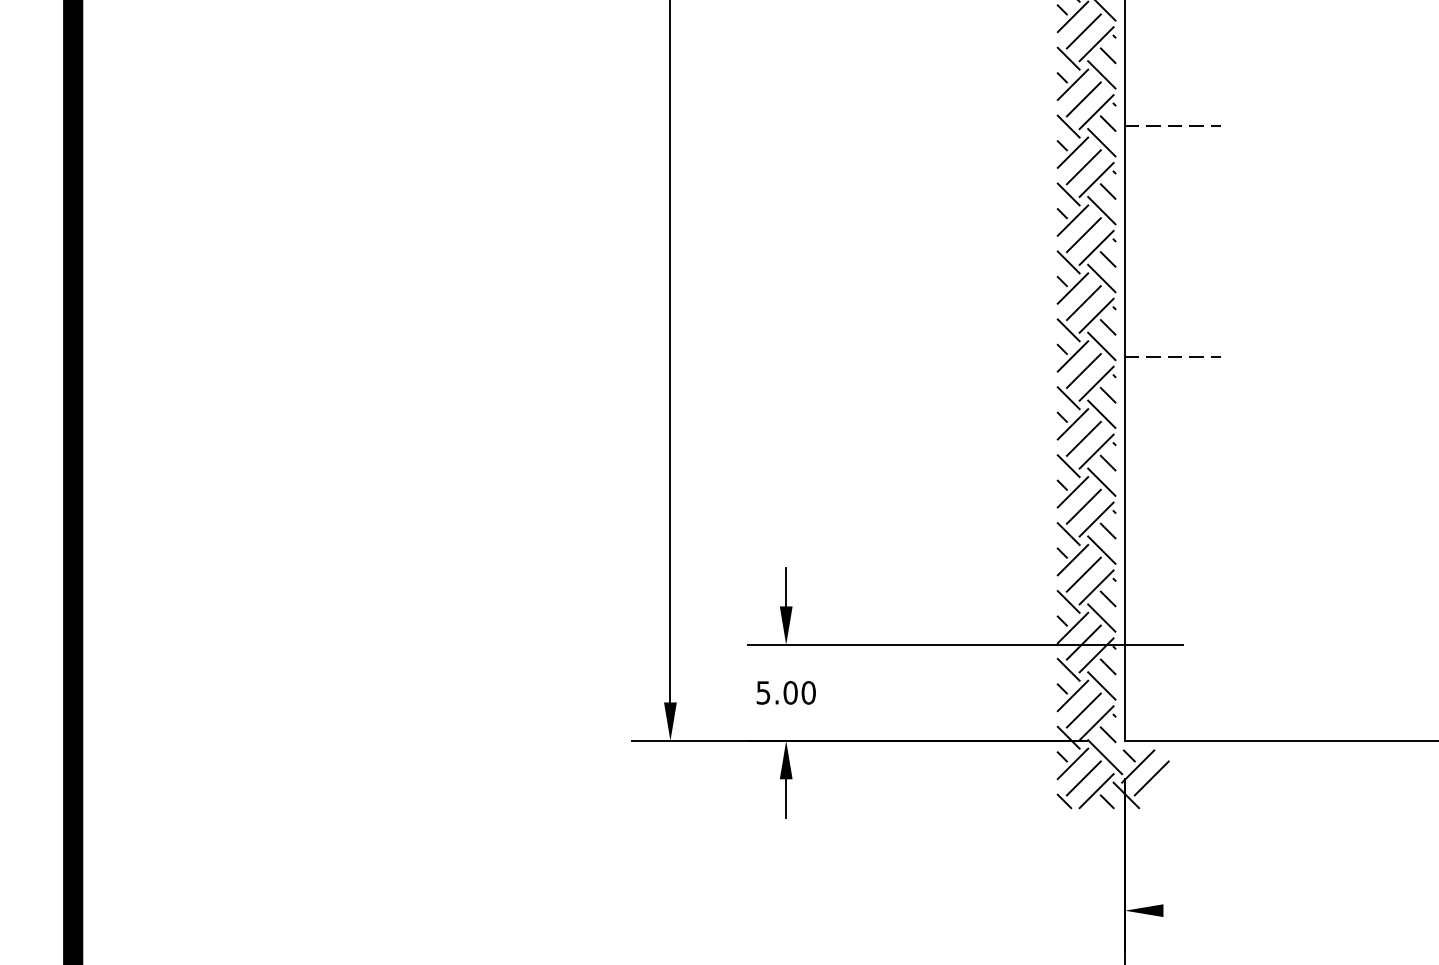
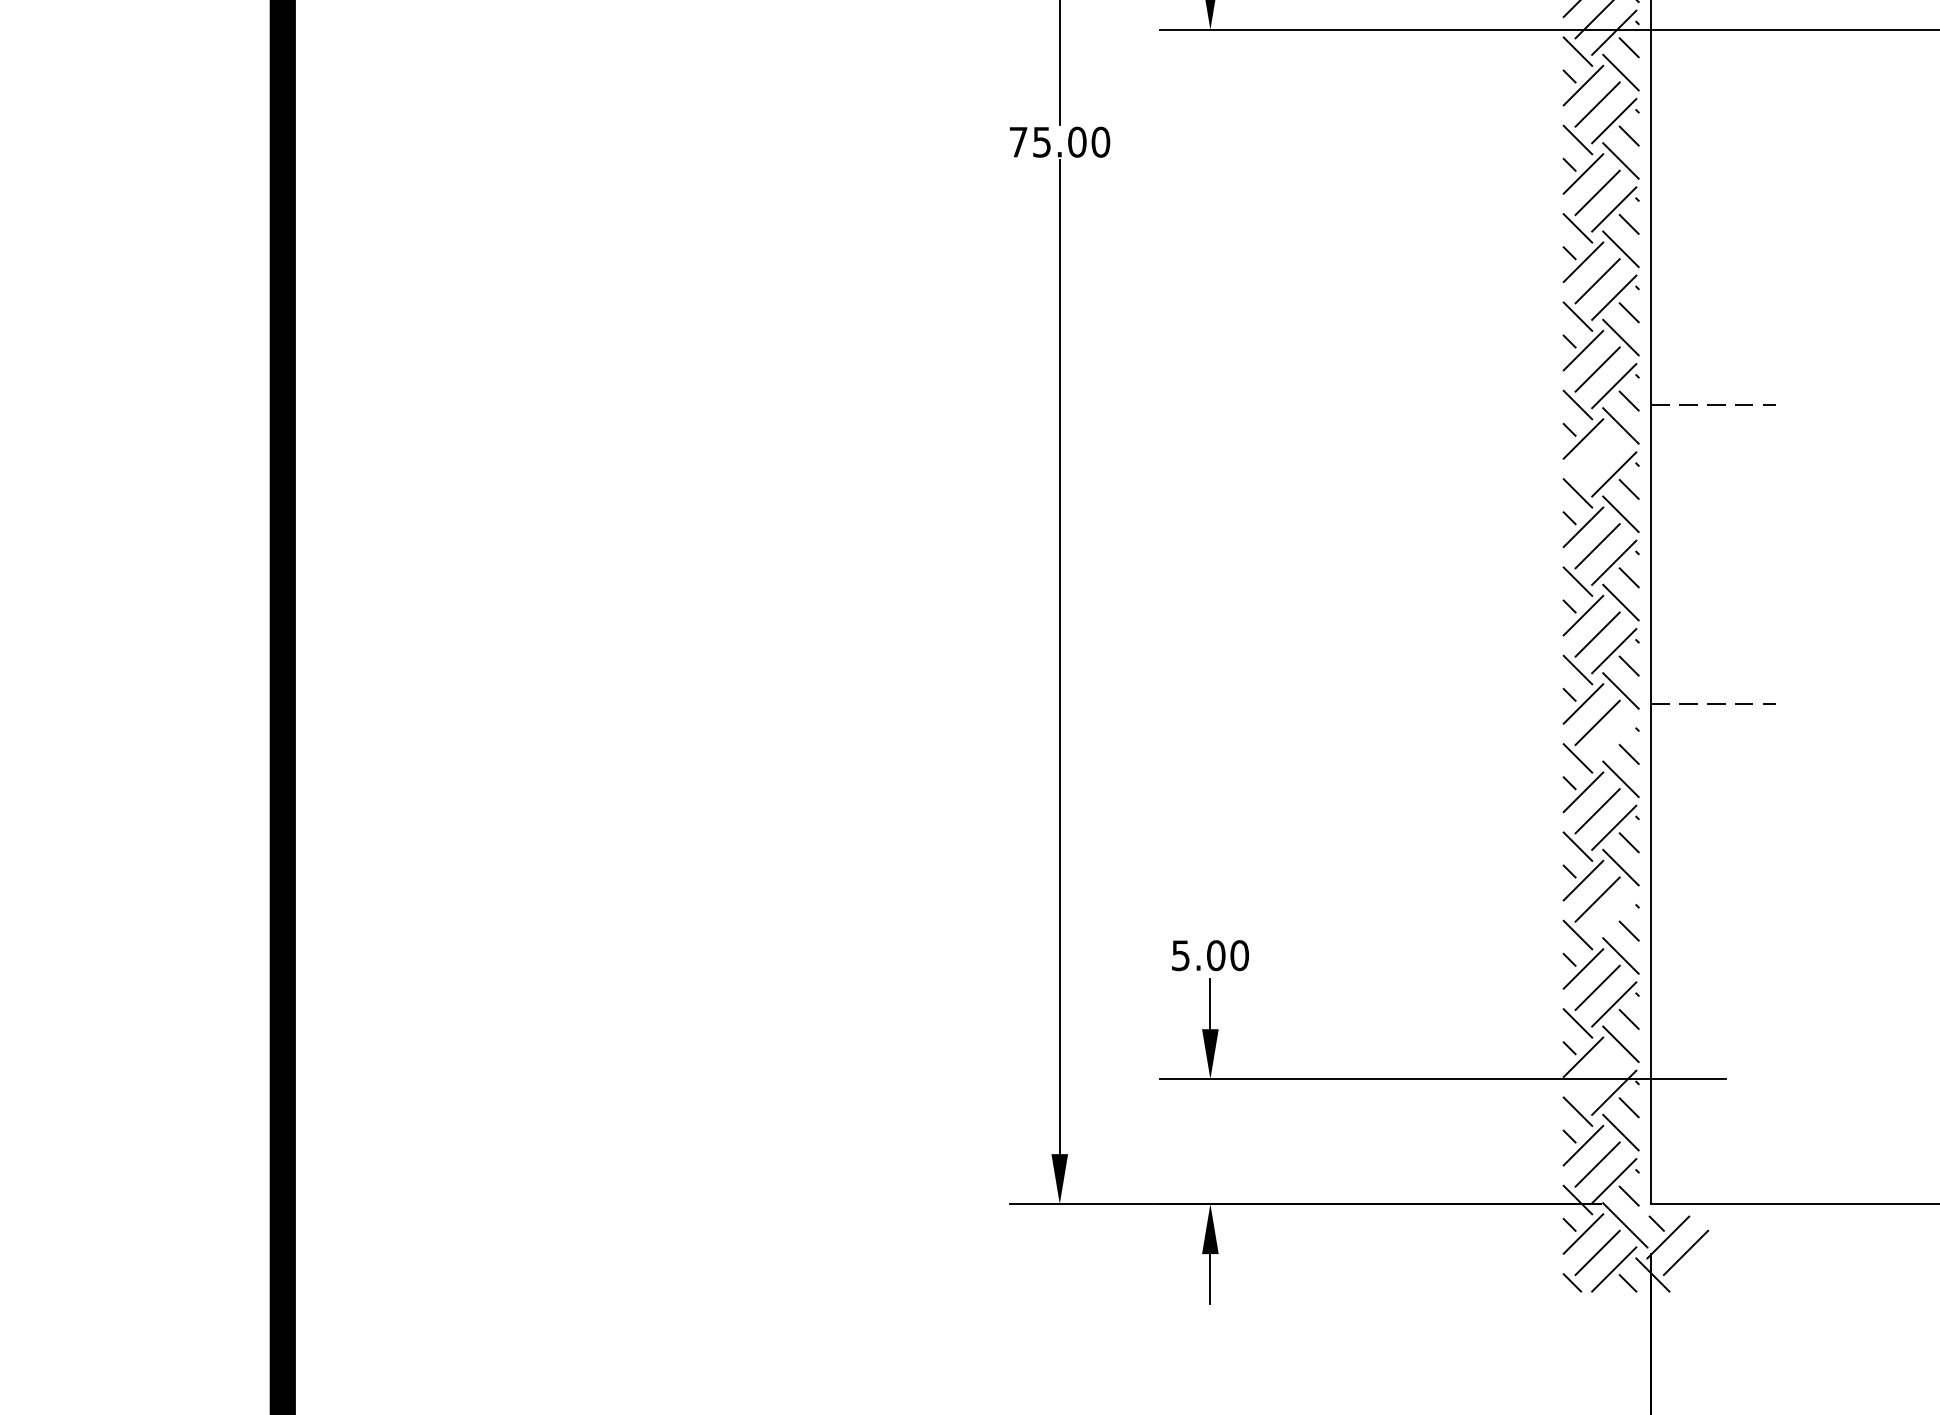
line: (1083, 166) -> (1597, 457), removed
line: (1096, 383) -> (1614, 739), removed
line: (1096, 519) -> (1614, 916), removed
line: (1083, 642) -> (1597, 1076), removed
text: (786, 692) -> (1210, 955), moved

